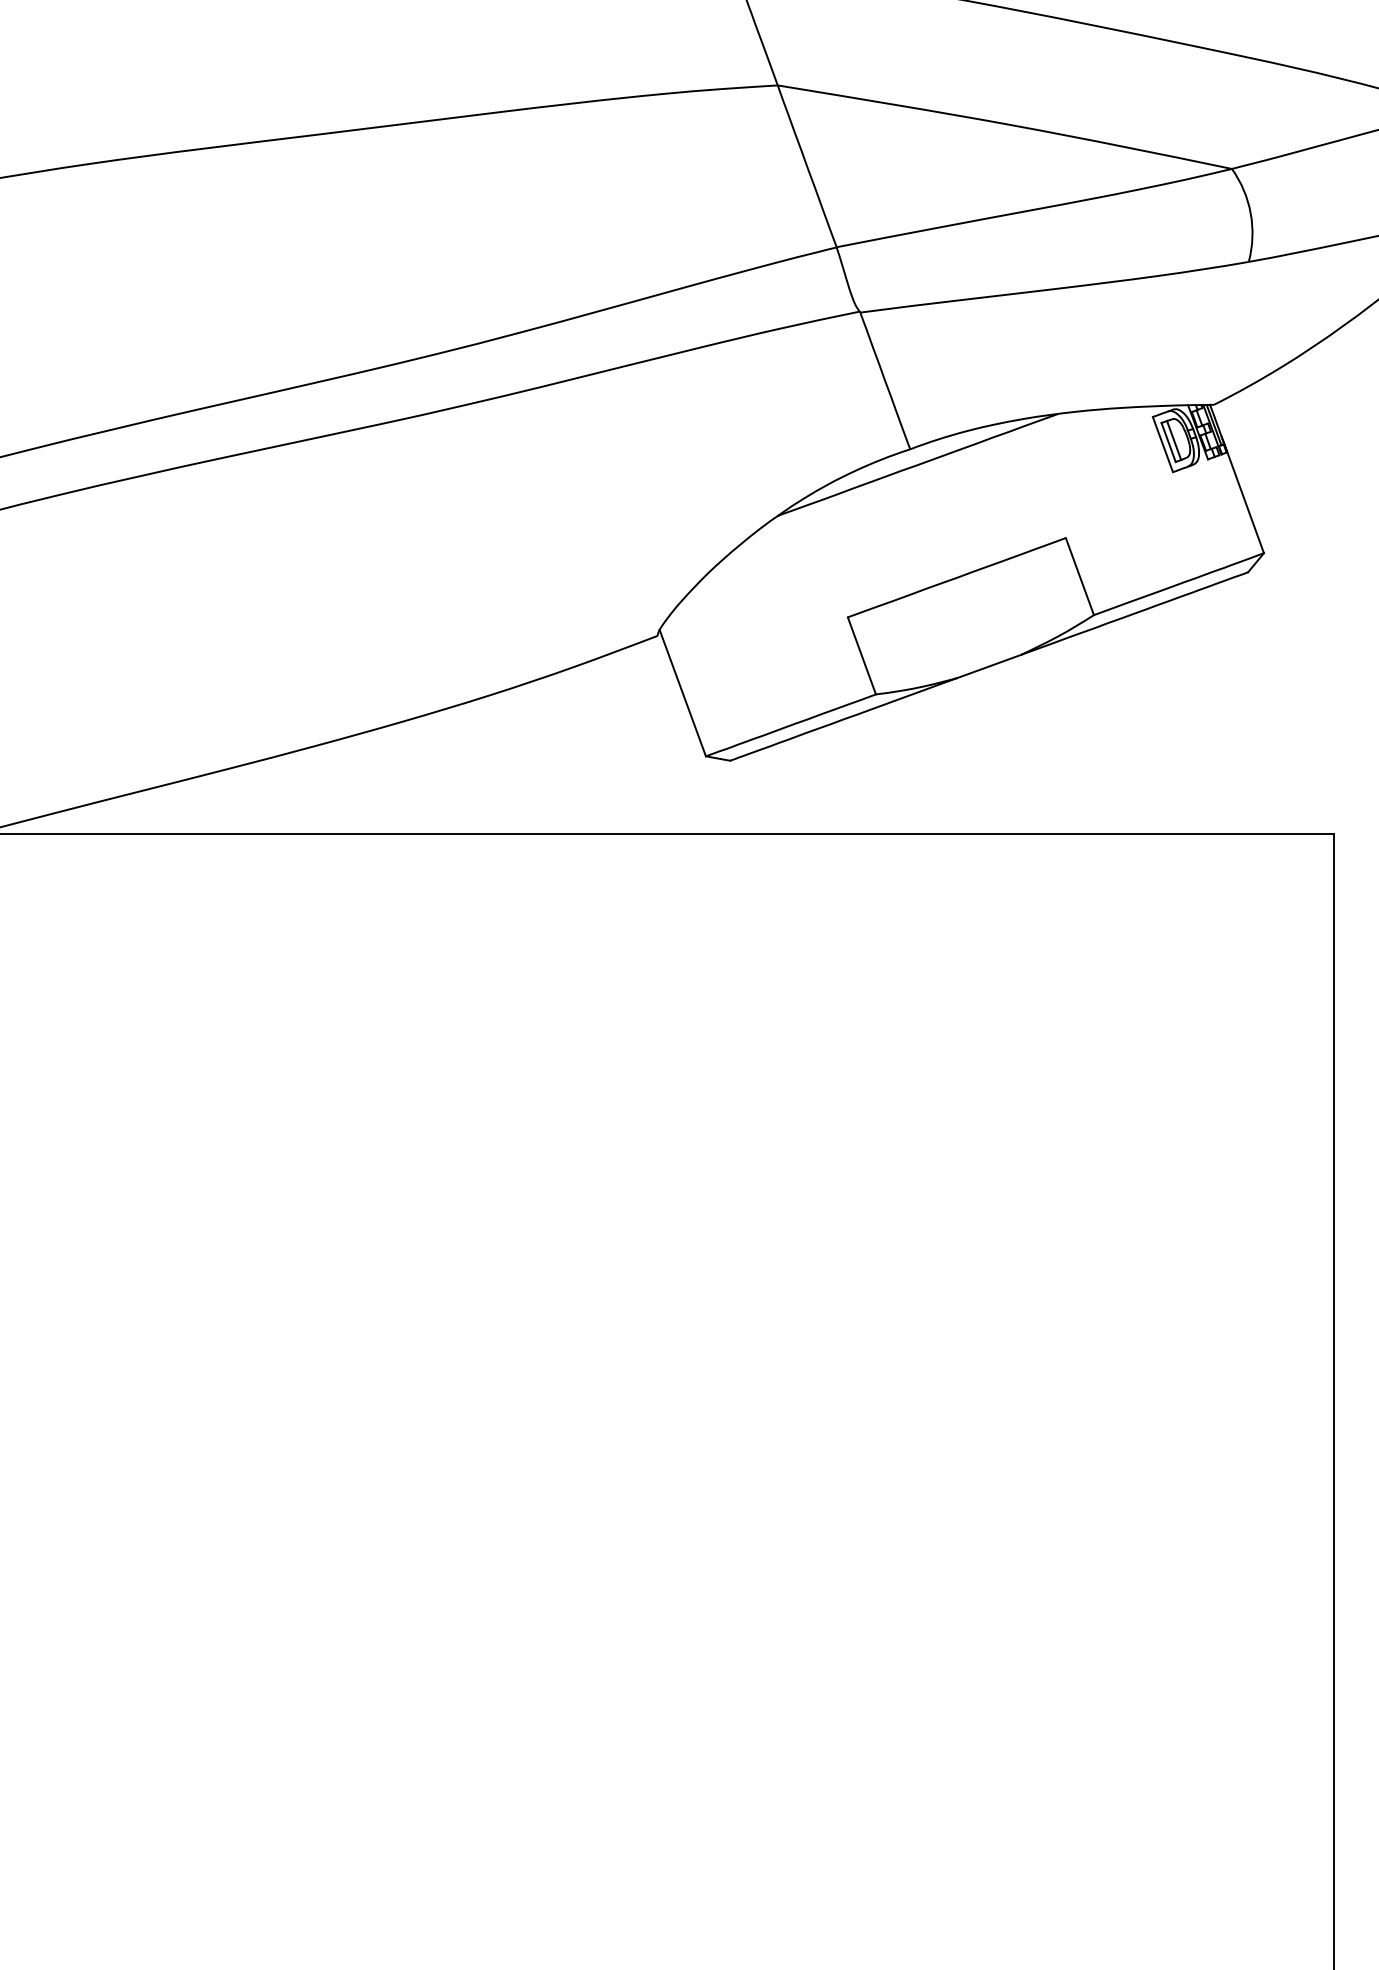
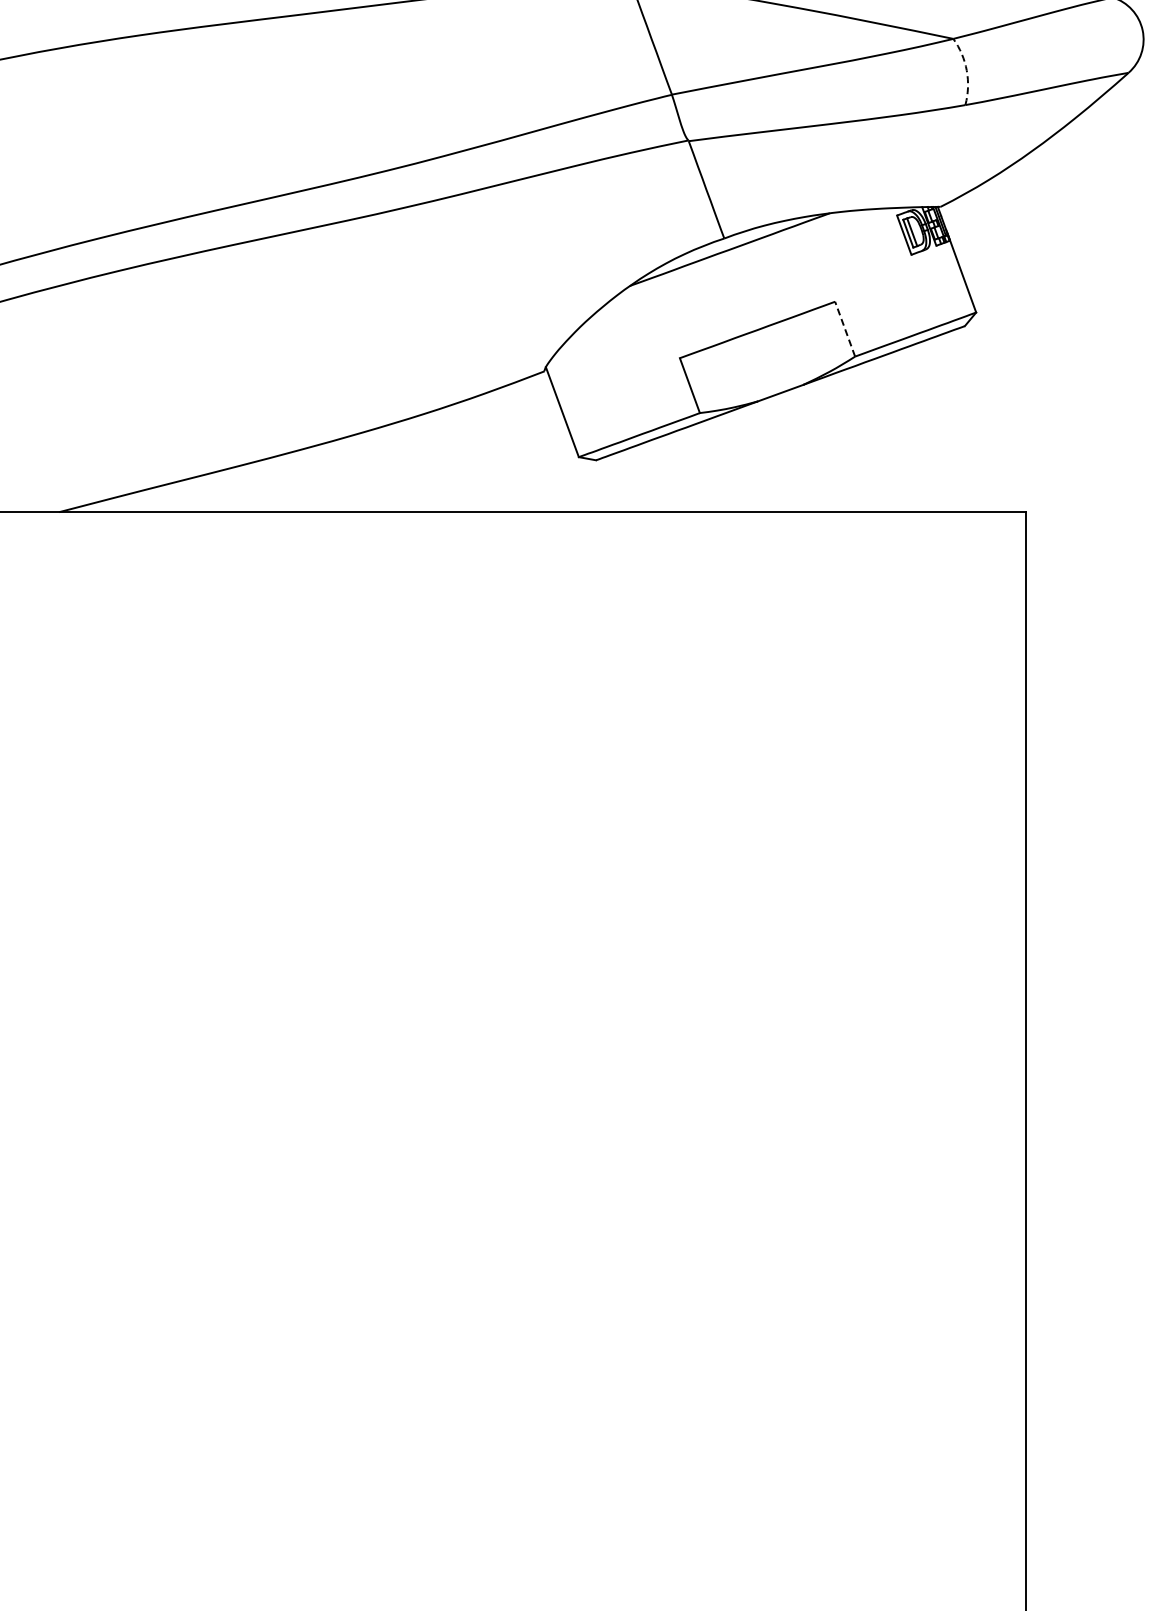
arc: (1250, 213) -> (966, 70), solid -> dashed
line: (1079, 575) -> (844, 328), solid -> dashed

